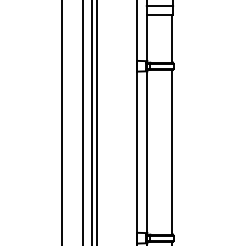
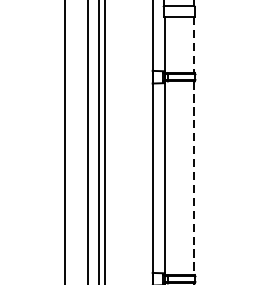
line: (172, 38) -> (194, 44), solid -> dashed
line: (172, 152) -> (194, 178), solid -> dashed

